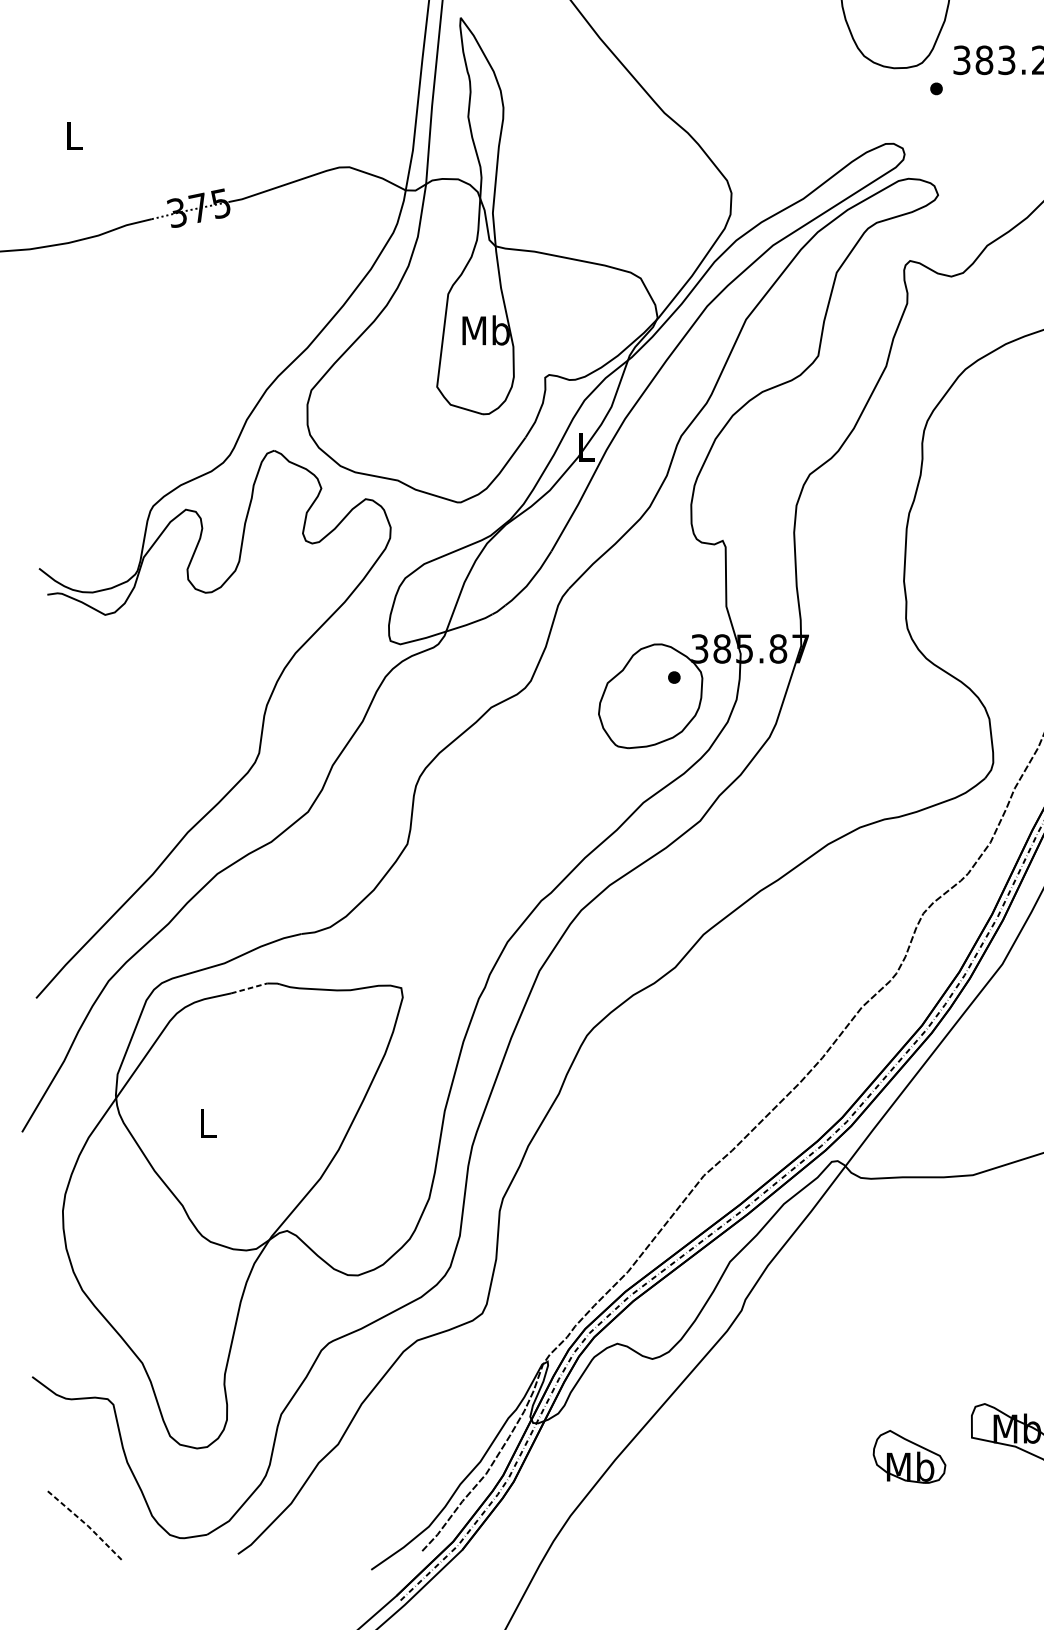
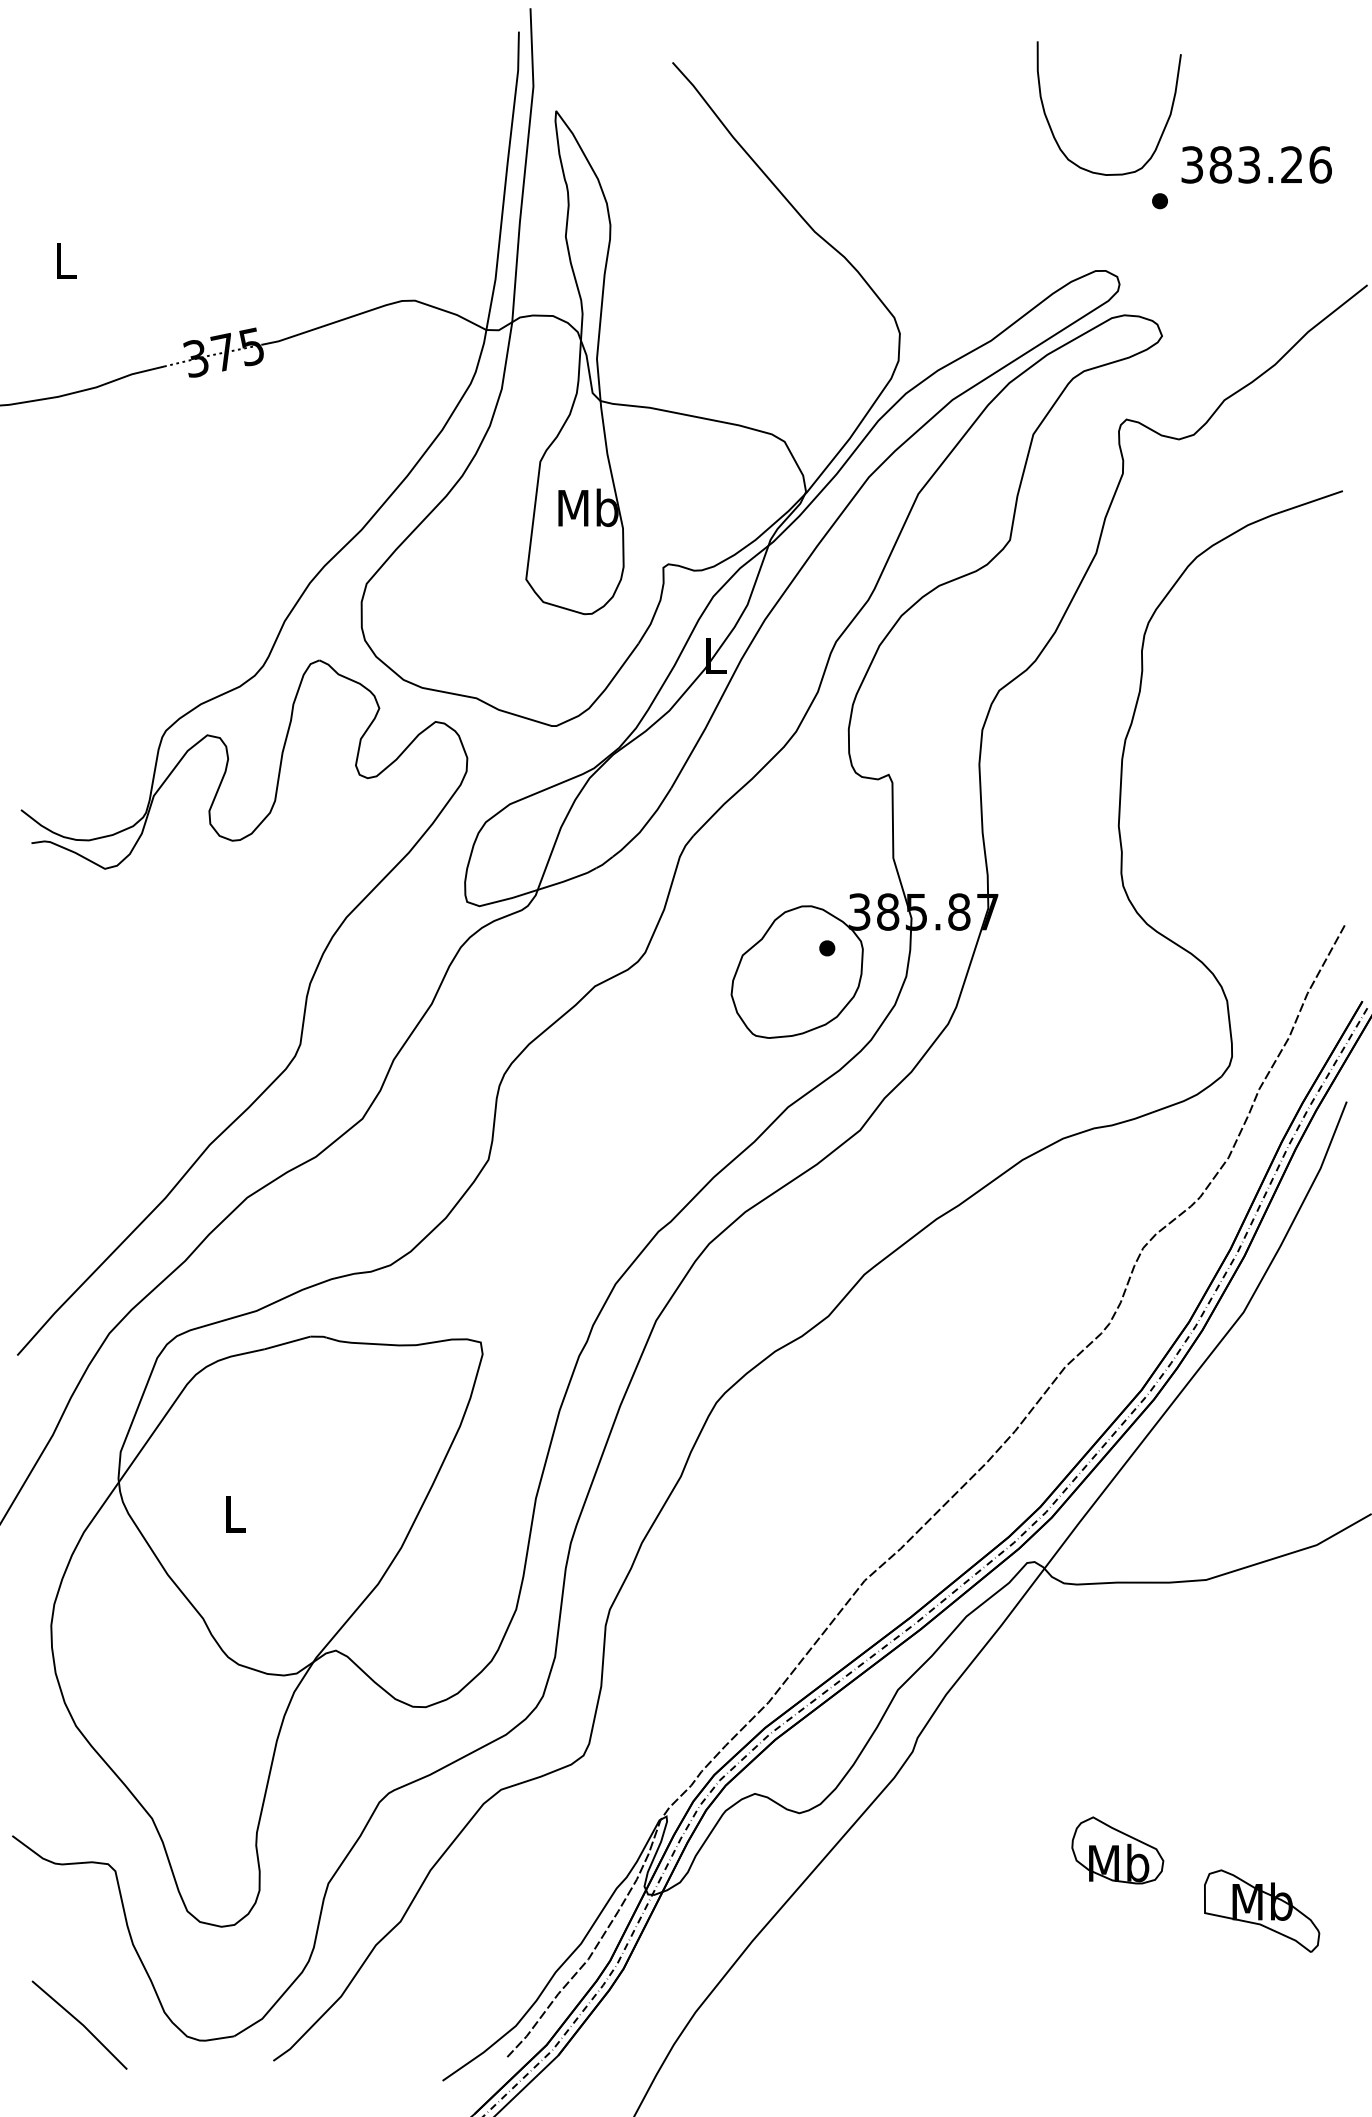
line: (249, 988) -> (287, 1342), dashed -> solid
part: (909, 1456) -> (1117, 1850), moved
line: (86, 1525) -> (81, 2024), dashed -> solid

